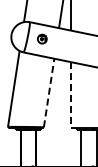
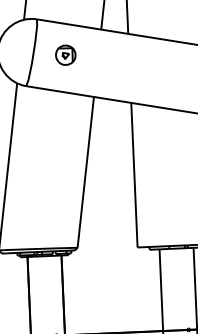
line: (49, 93) -> (86, 173), dashed -> solid
line: (71, 95) -> (134, 175), dashed -> solid

